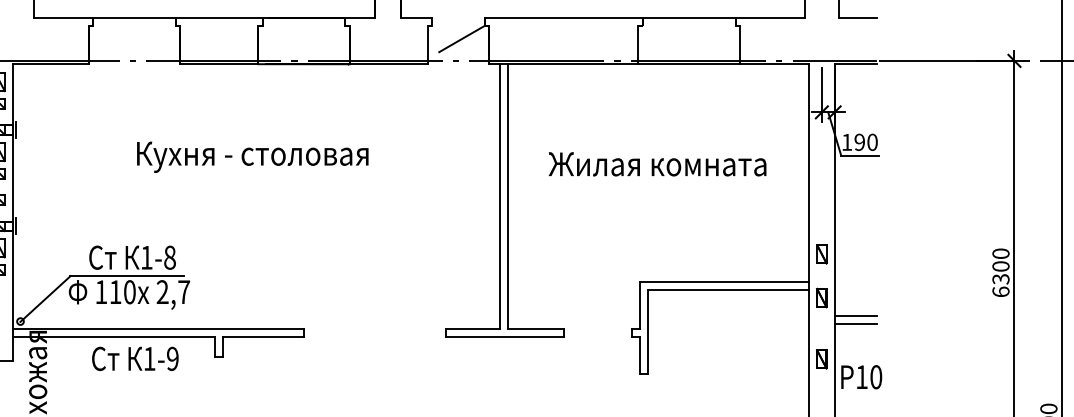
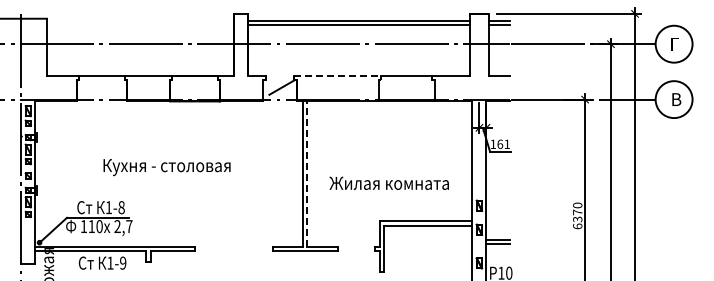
line: (565, 16) -> (338, 75), solid -> dashed
text: (865, 140) -> (503, 143), 190 -> 161
text: (251, 157) -> (166, 167), moved
text: (656, 162) -> (388, 182), moved
line: (508, 197) -> (307, 174), solid -> dashed
text: (1000, 266) -> (577, 212), 6300 -> 6370

